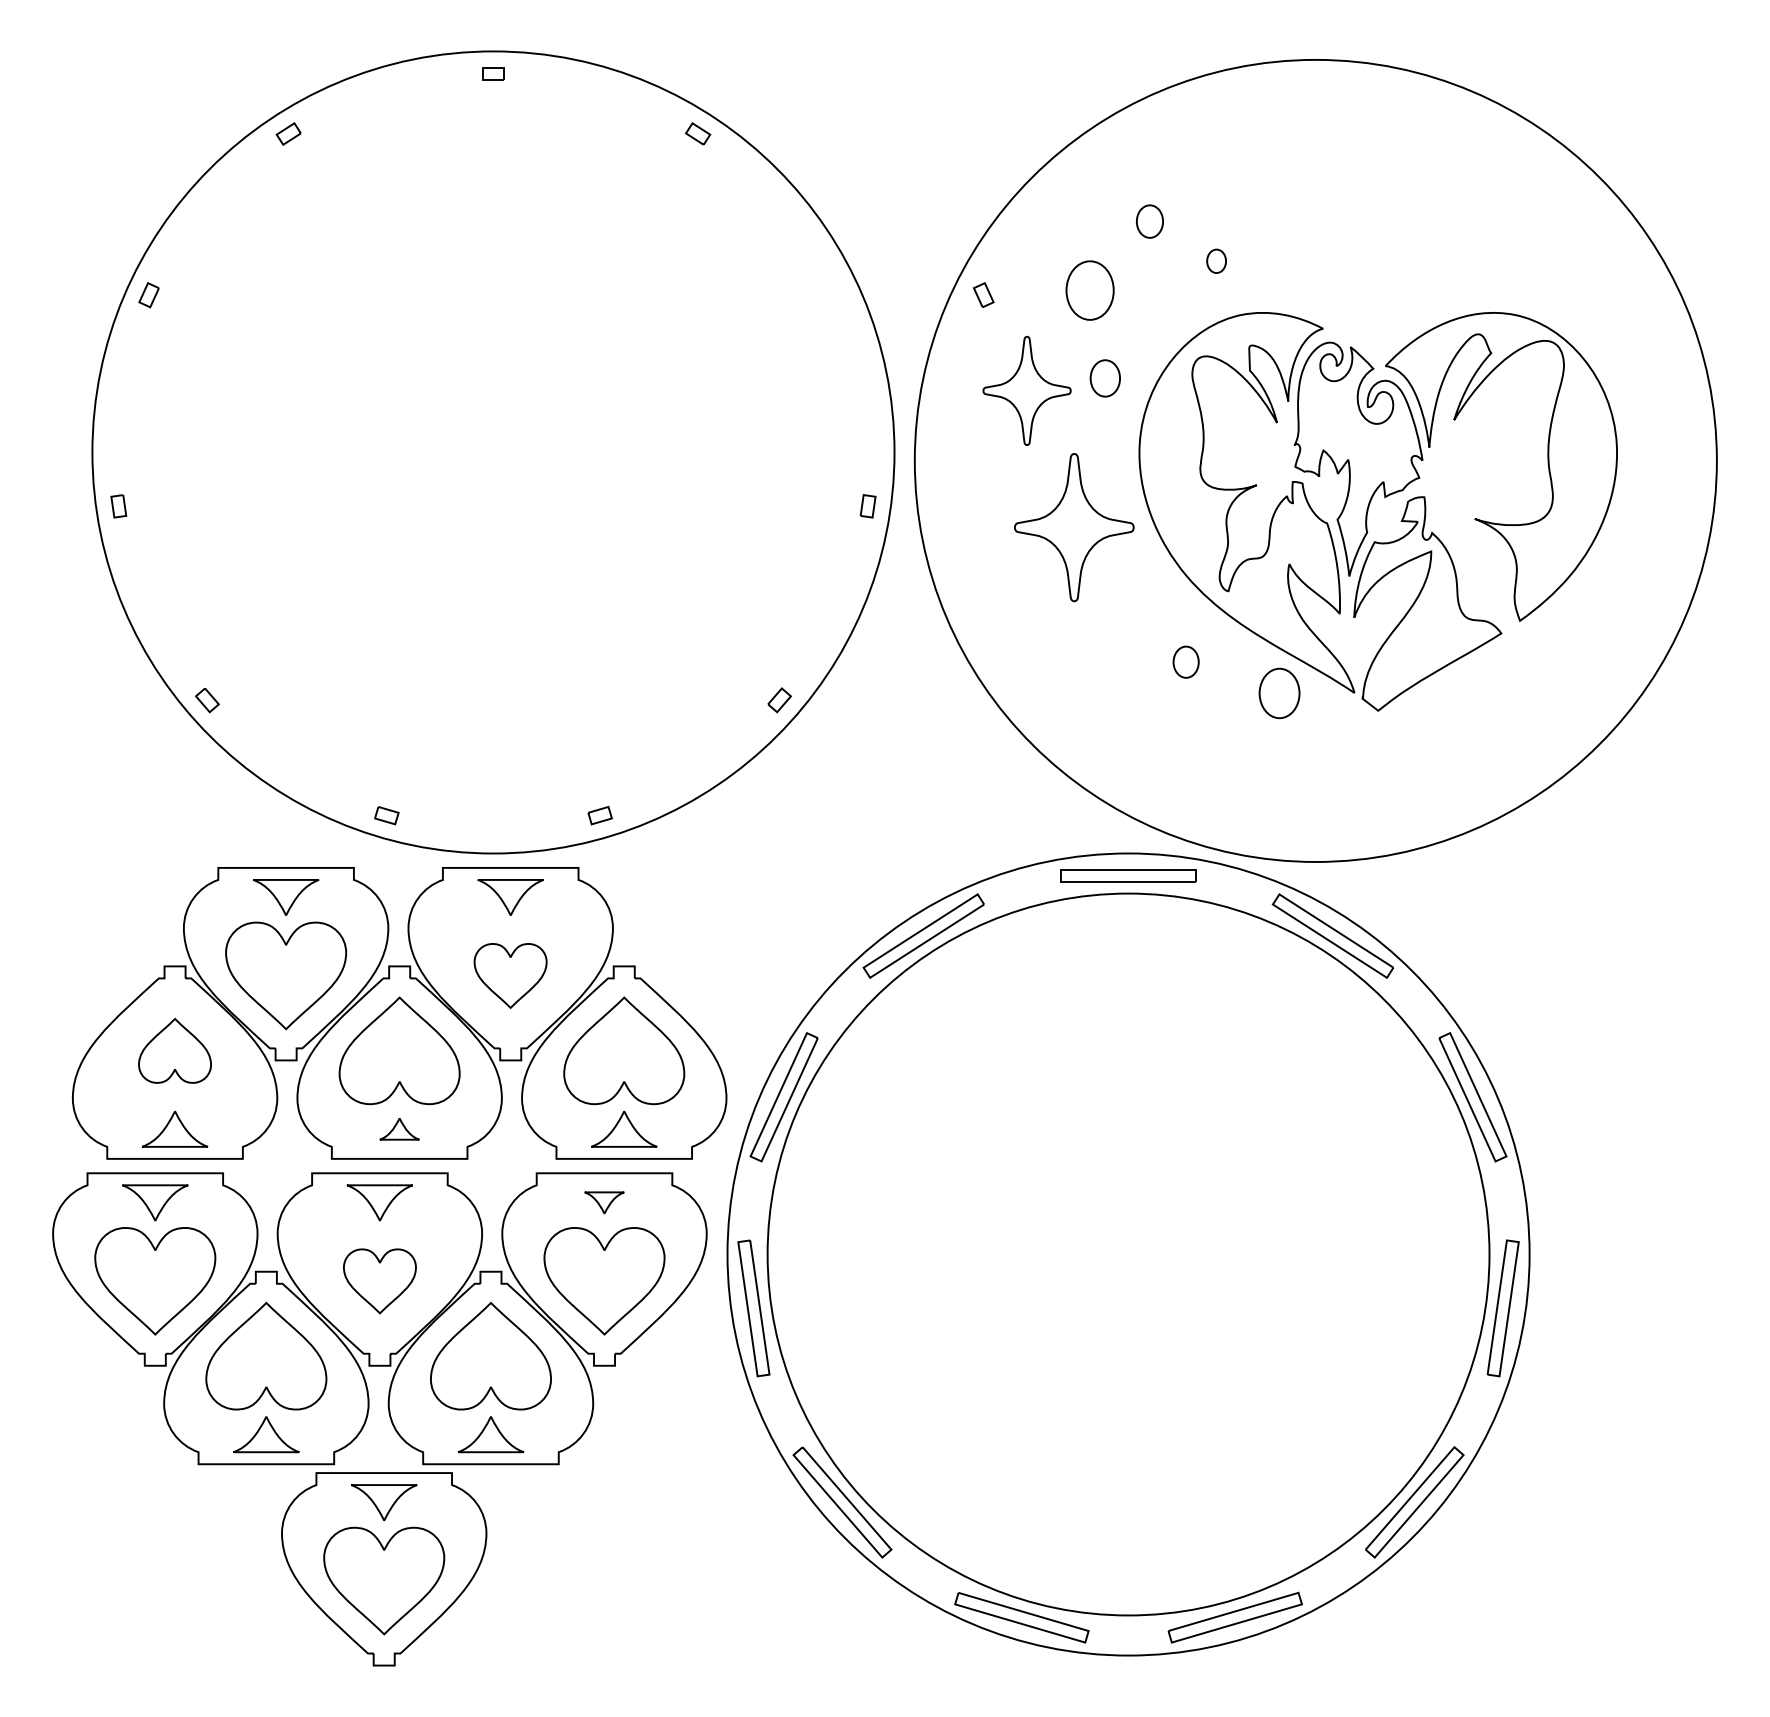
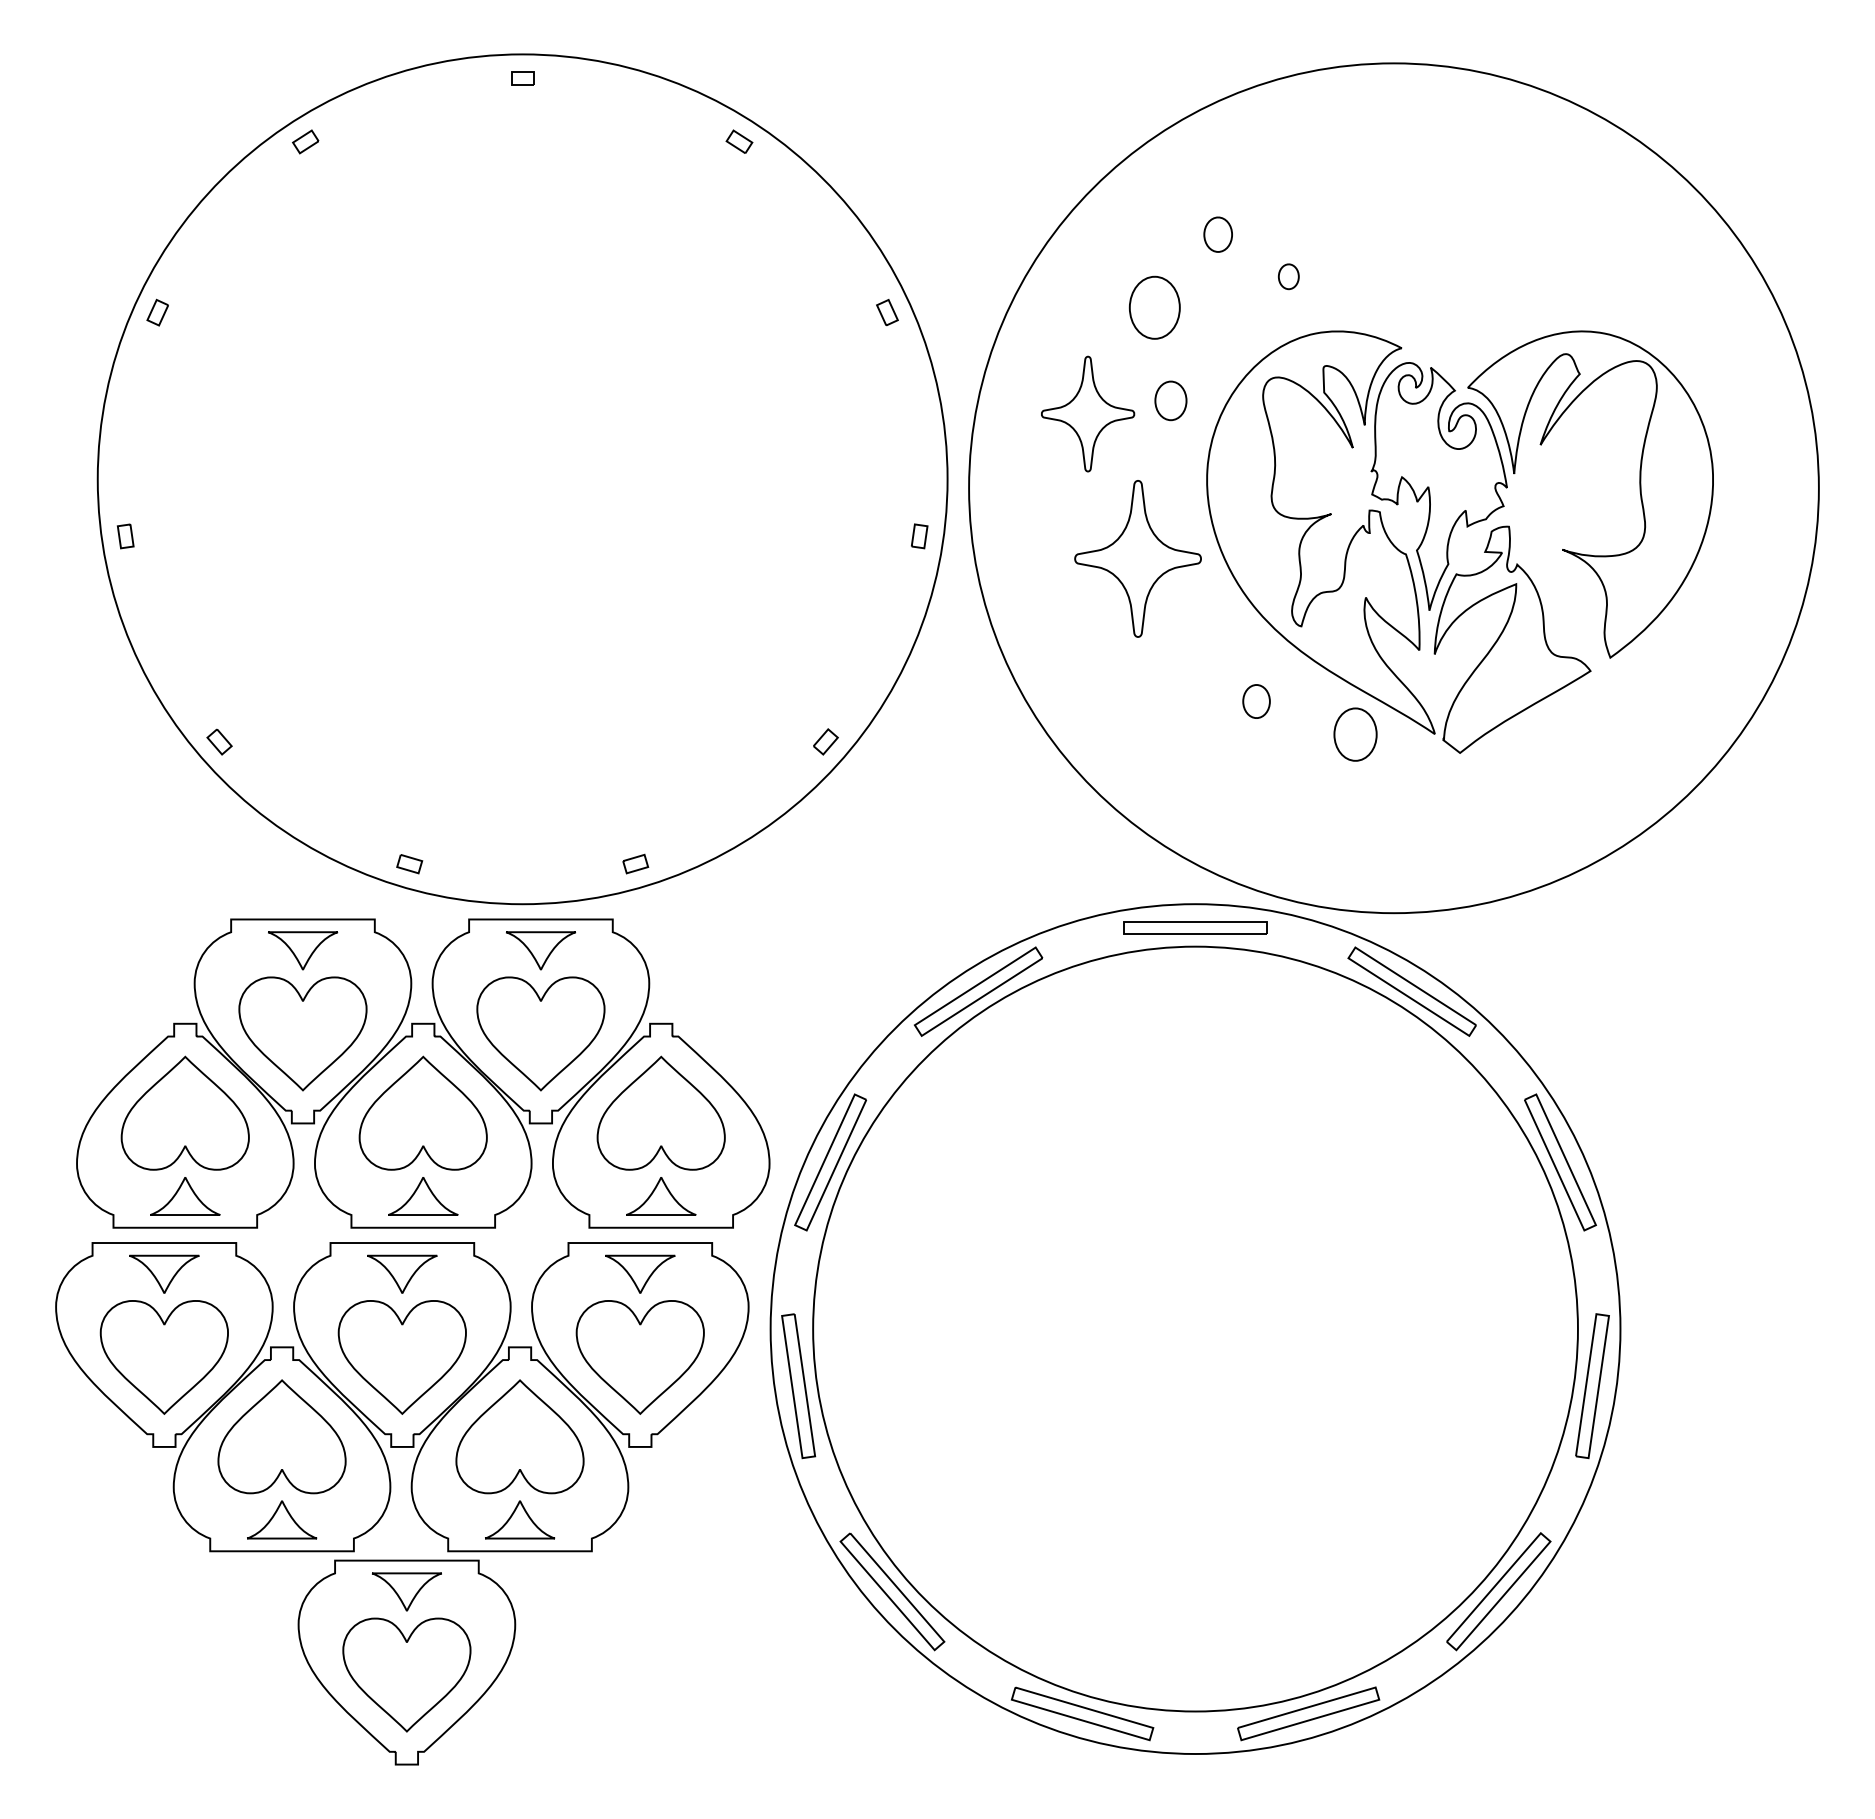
part: (983, 294) -> (887, 311), moved
part: (510, 975) -> (540, 1033), size x1.67
part: (174, 1050) -> (184, 1112), size x1.67
part: (399, 1128) -> (423, 1195), size x1.67
part: (604, 1202) -> (640, 1273), size x1.67
part: (379, 1281) -> (401, 1357), size x1.67

